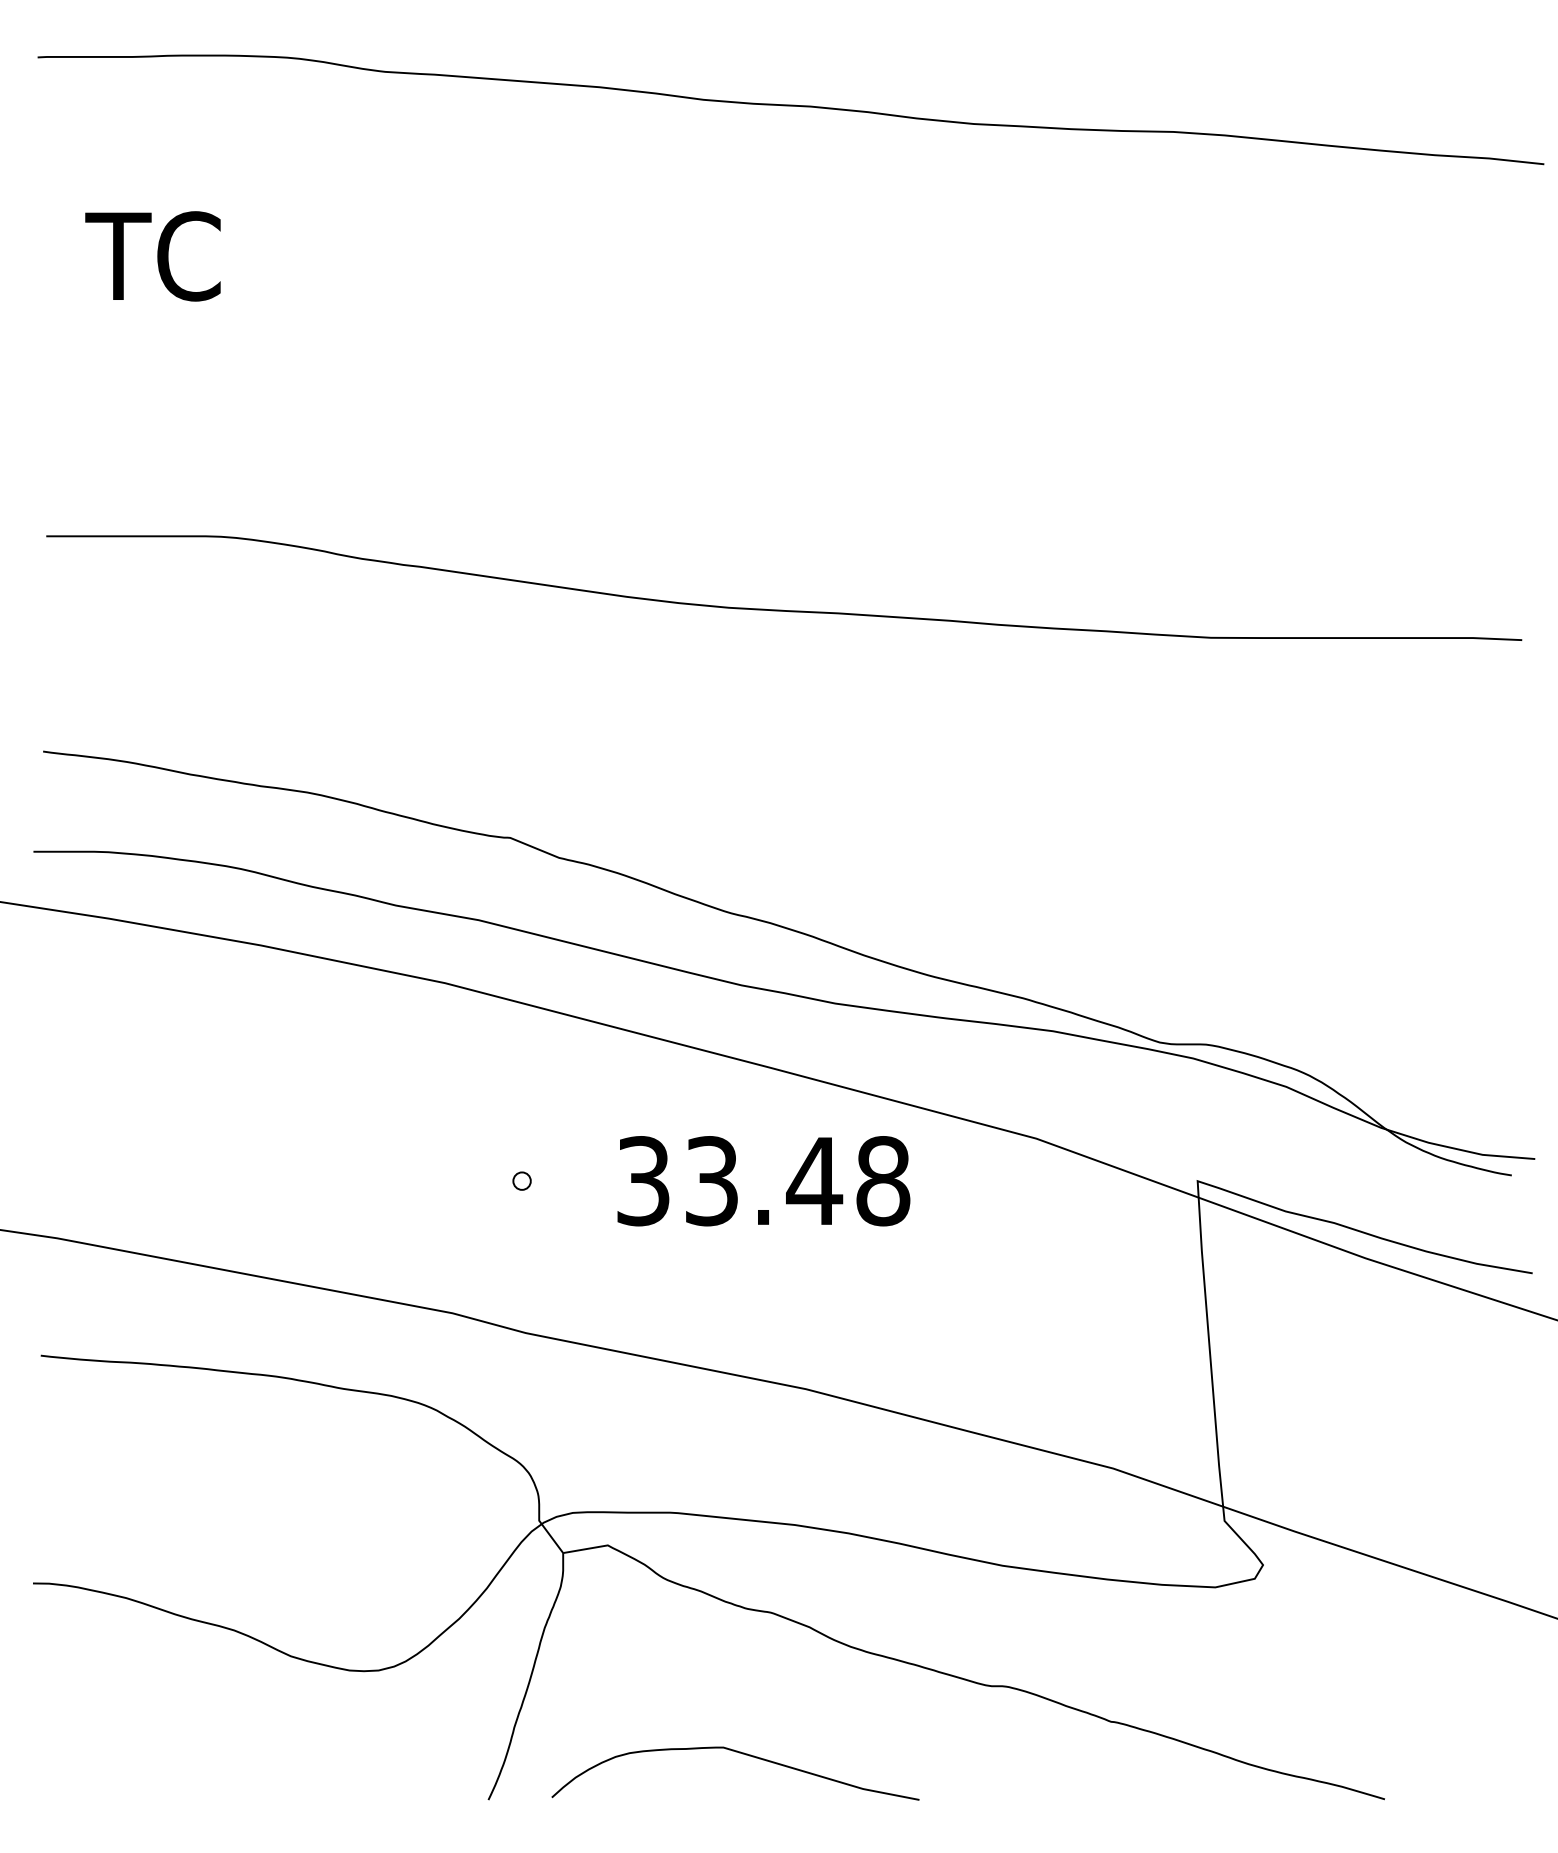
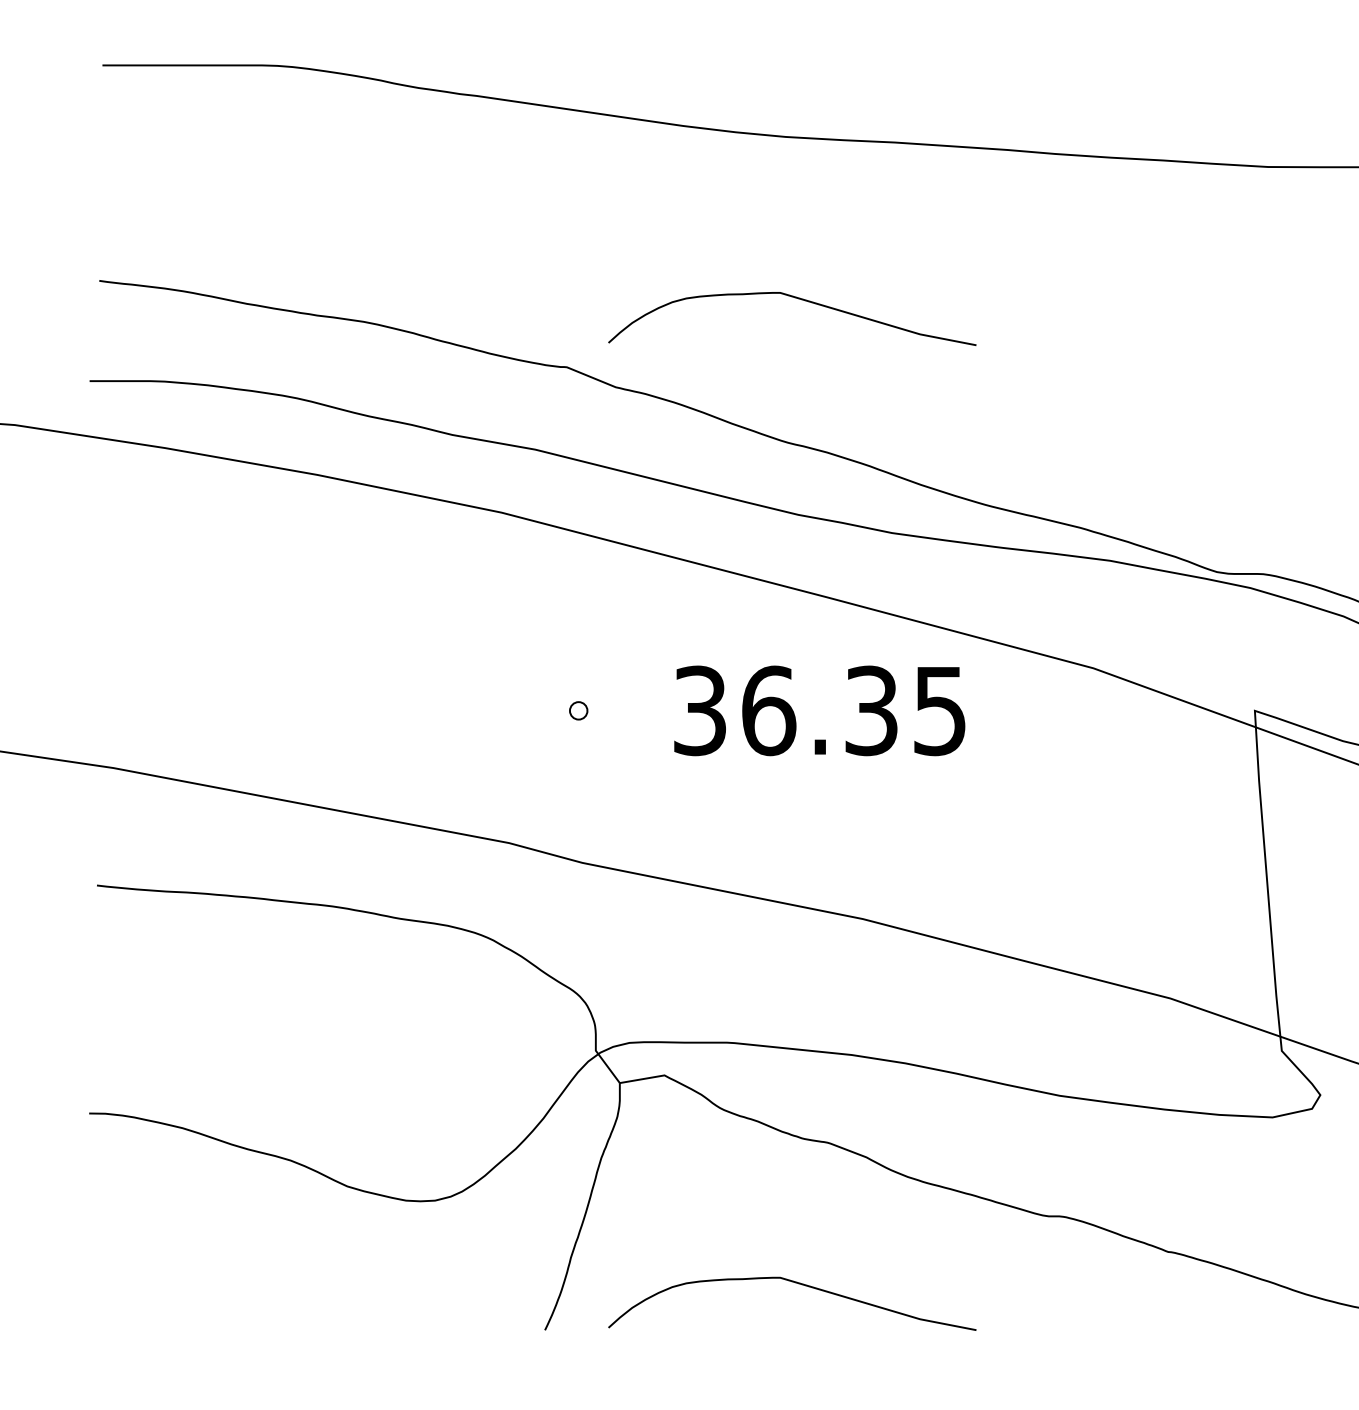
curve: (742, 770) -> (799, 299), added
text: (797, 1181) -> (854, 711), 33.48 -> 36.35

